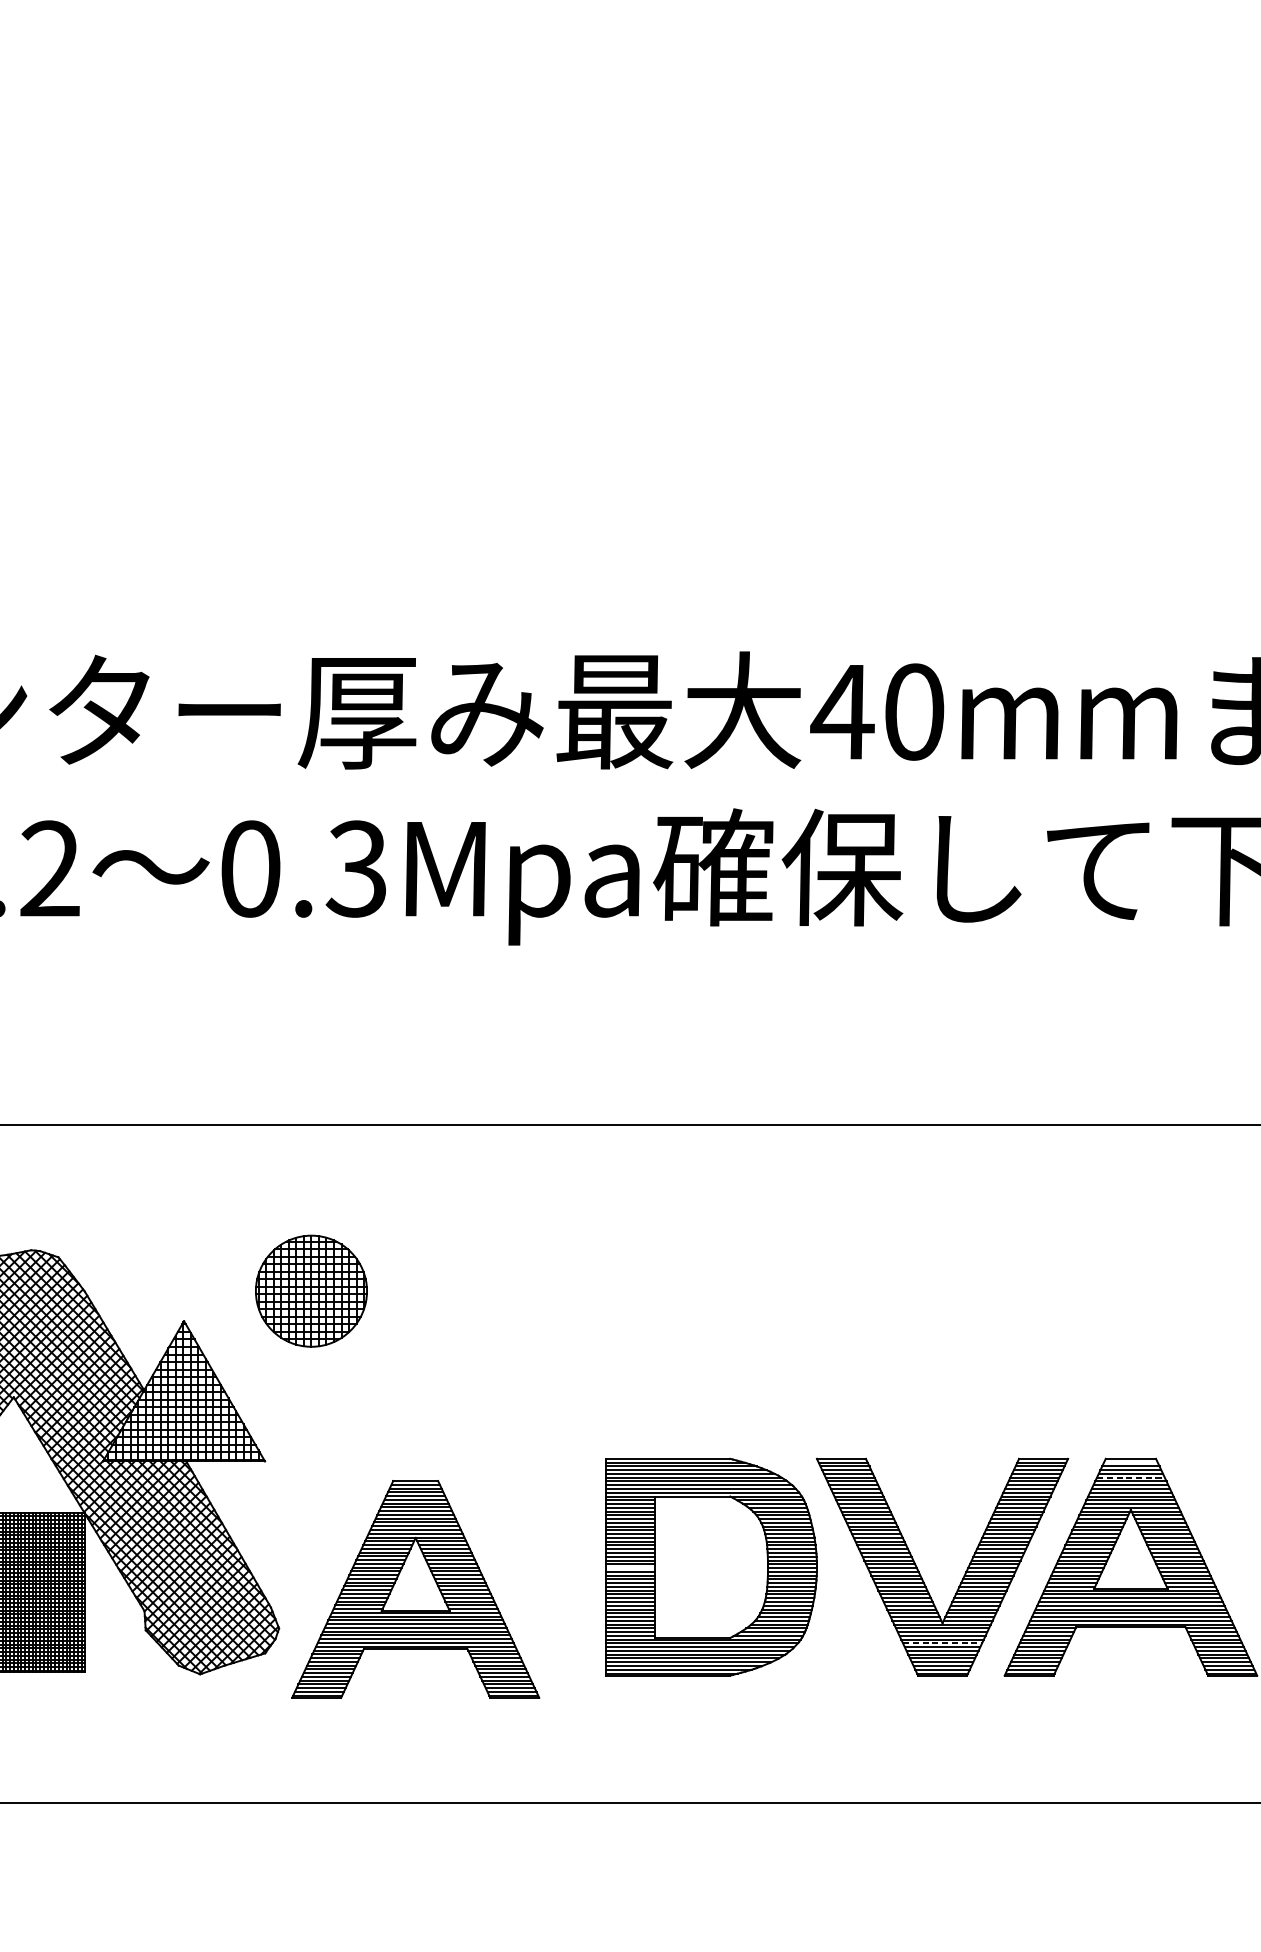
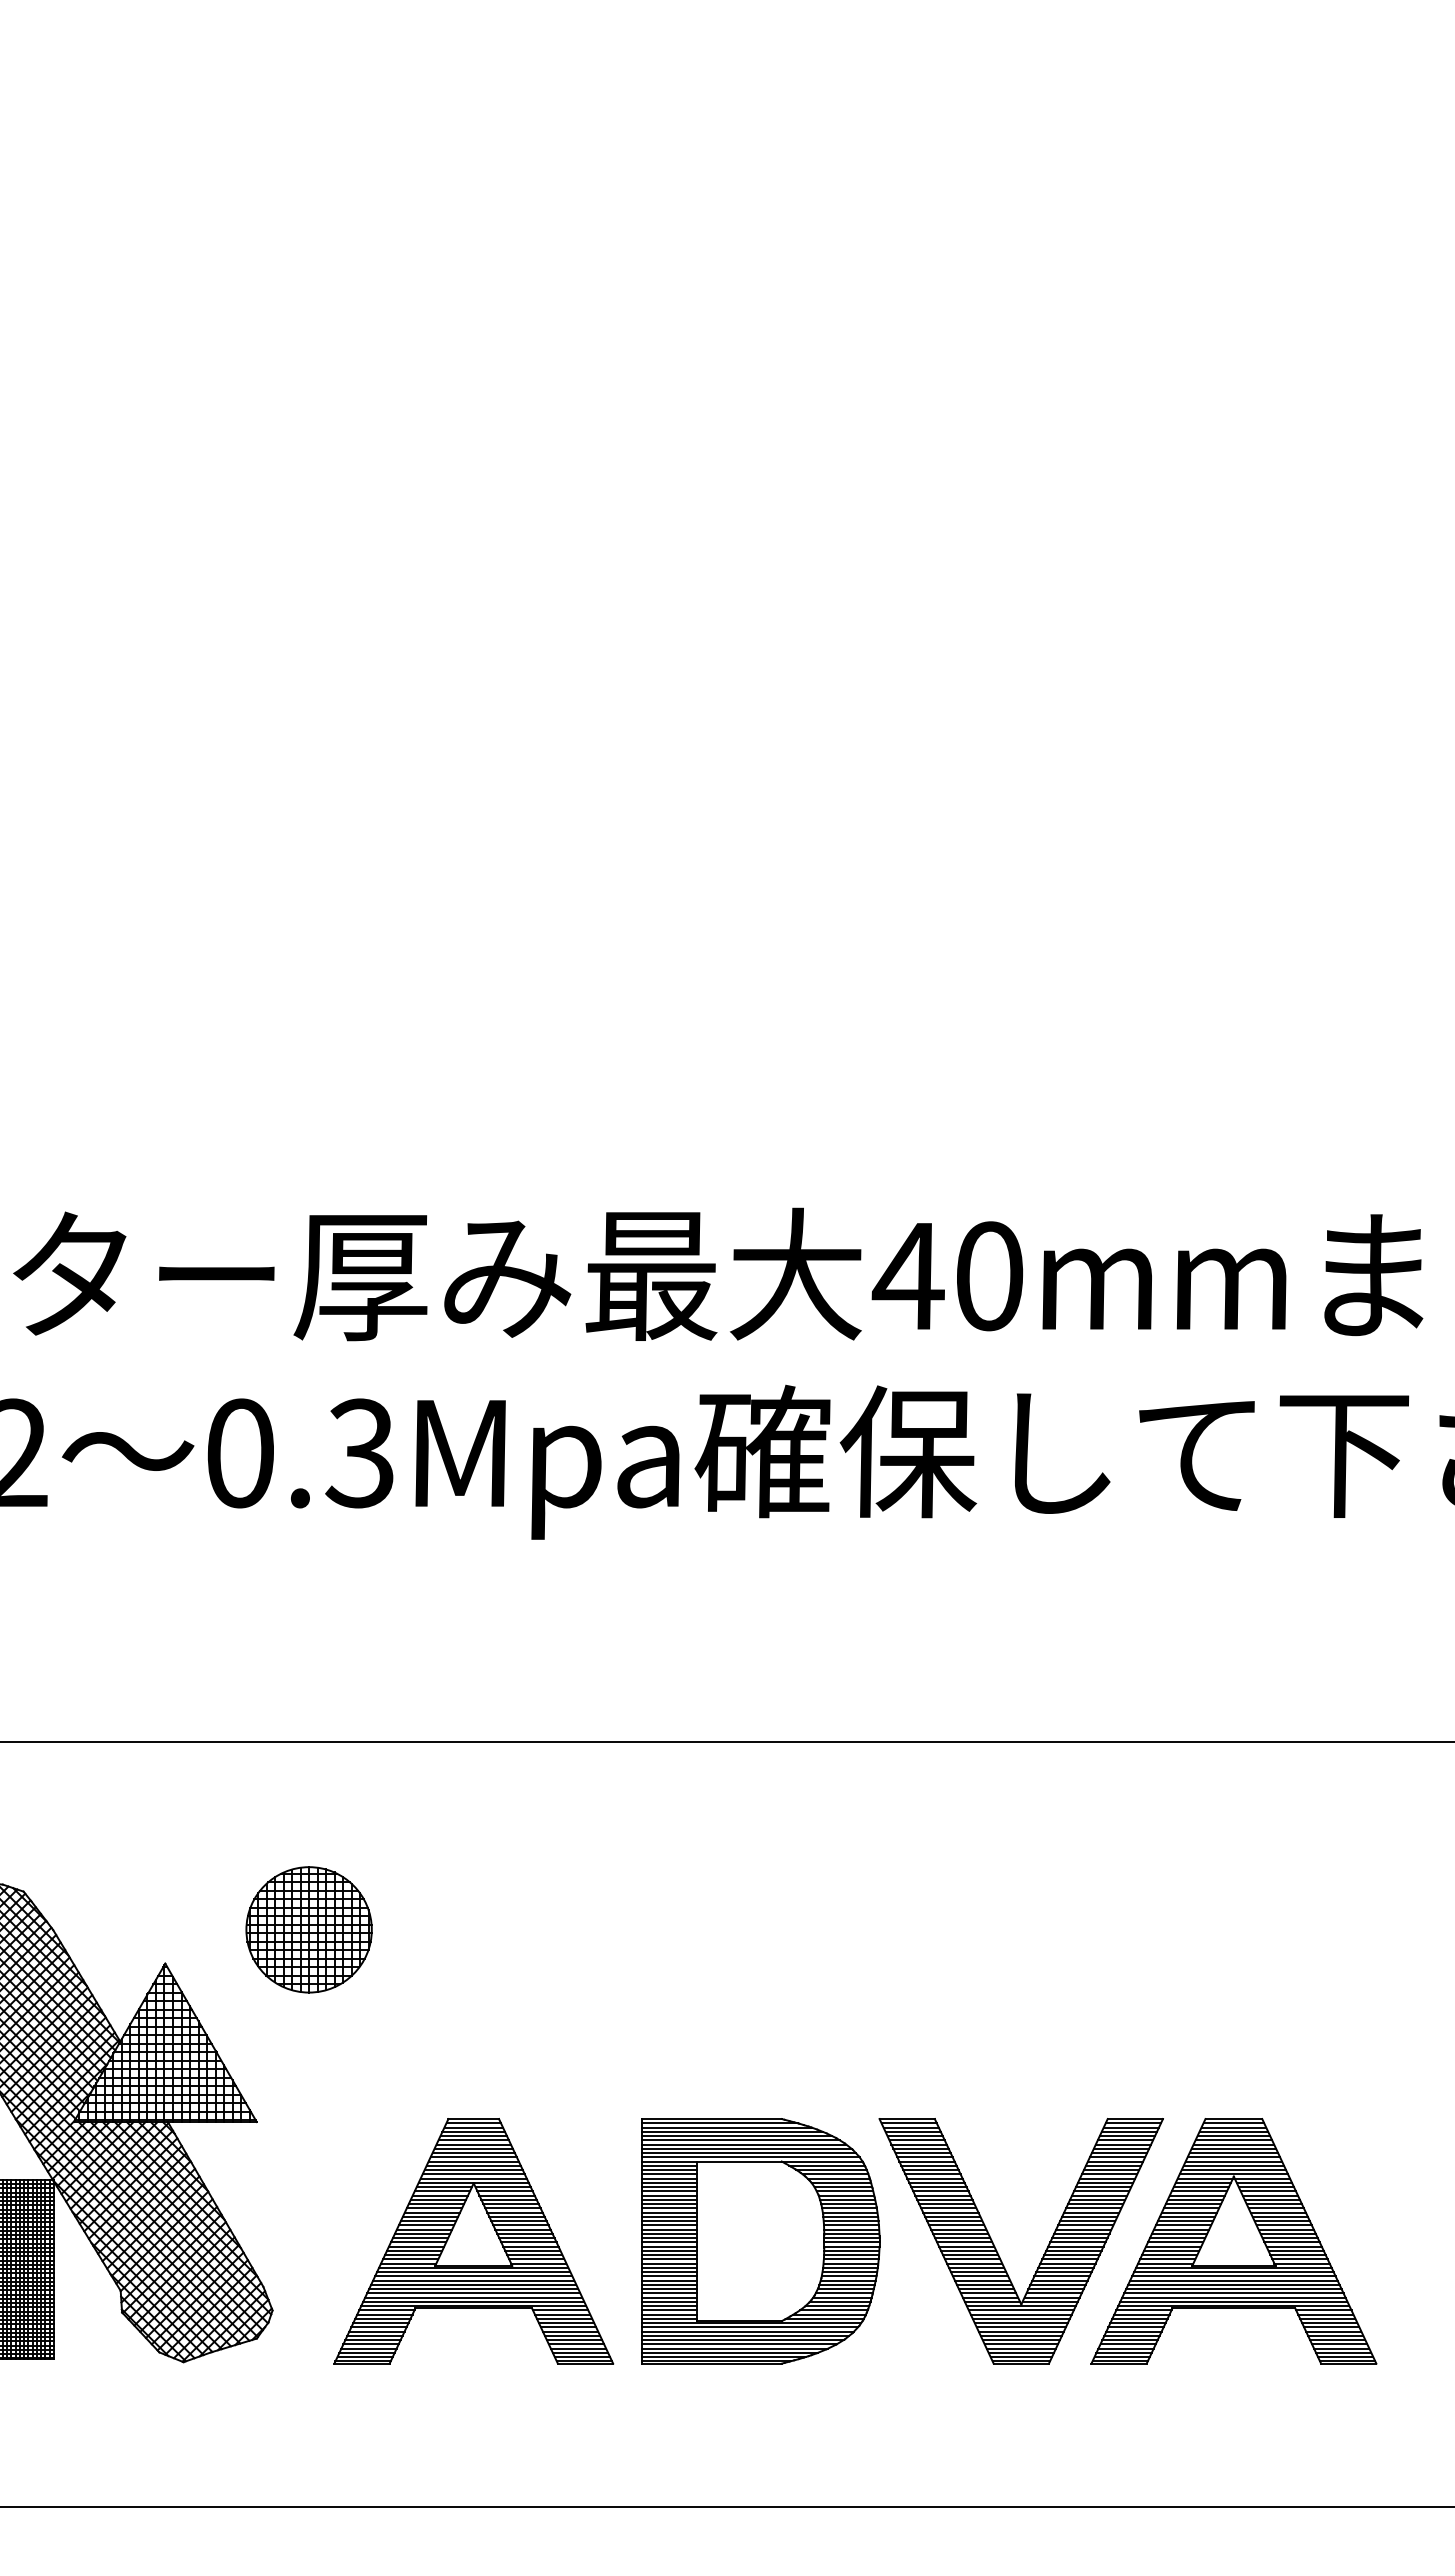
line: (1130, 1462) -> (1233, 2123), added
line: (1131, 1477) -> (1234, 2140), dashed -> solid
line: (629, 1568) -> (668, 2242), added
part: (415, 1589) -> (473, 2241), moved
line: (942, 1643) -> (1021, 2327), dashed -> solid

